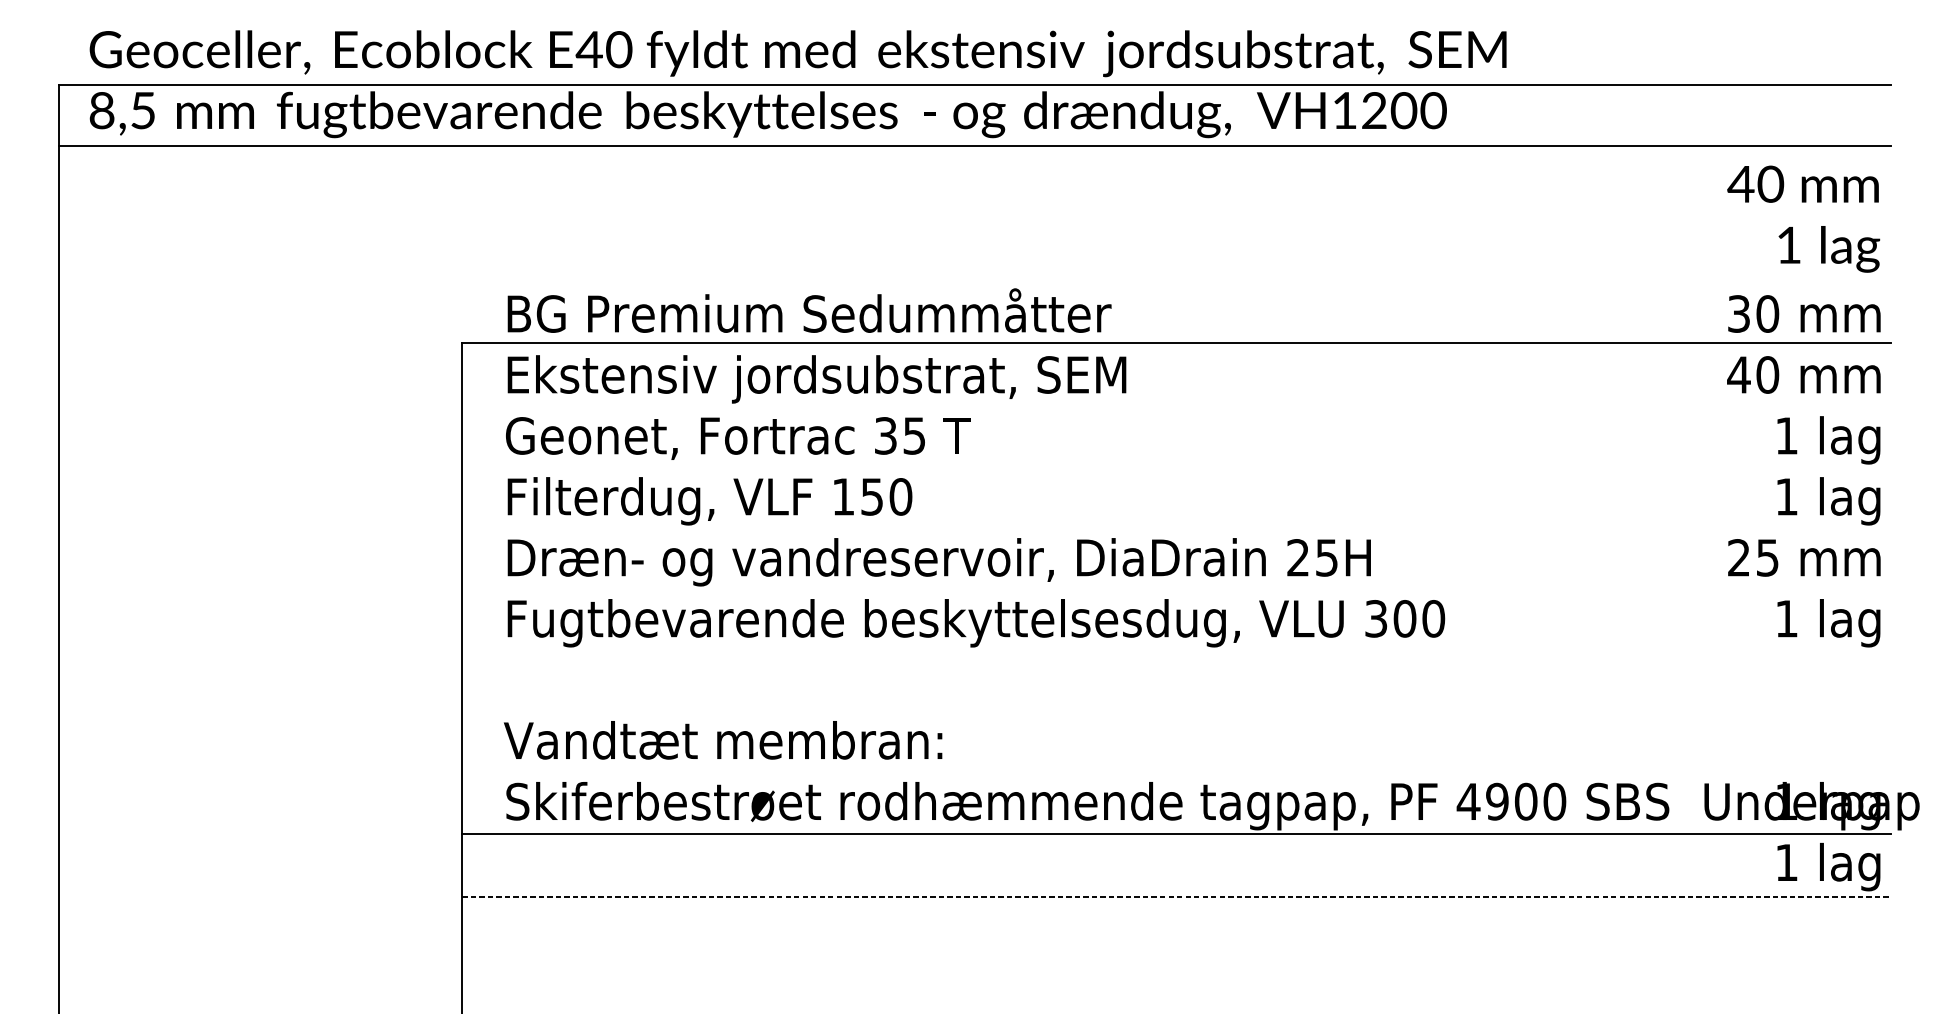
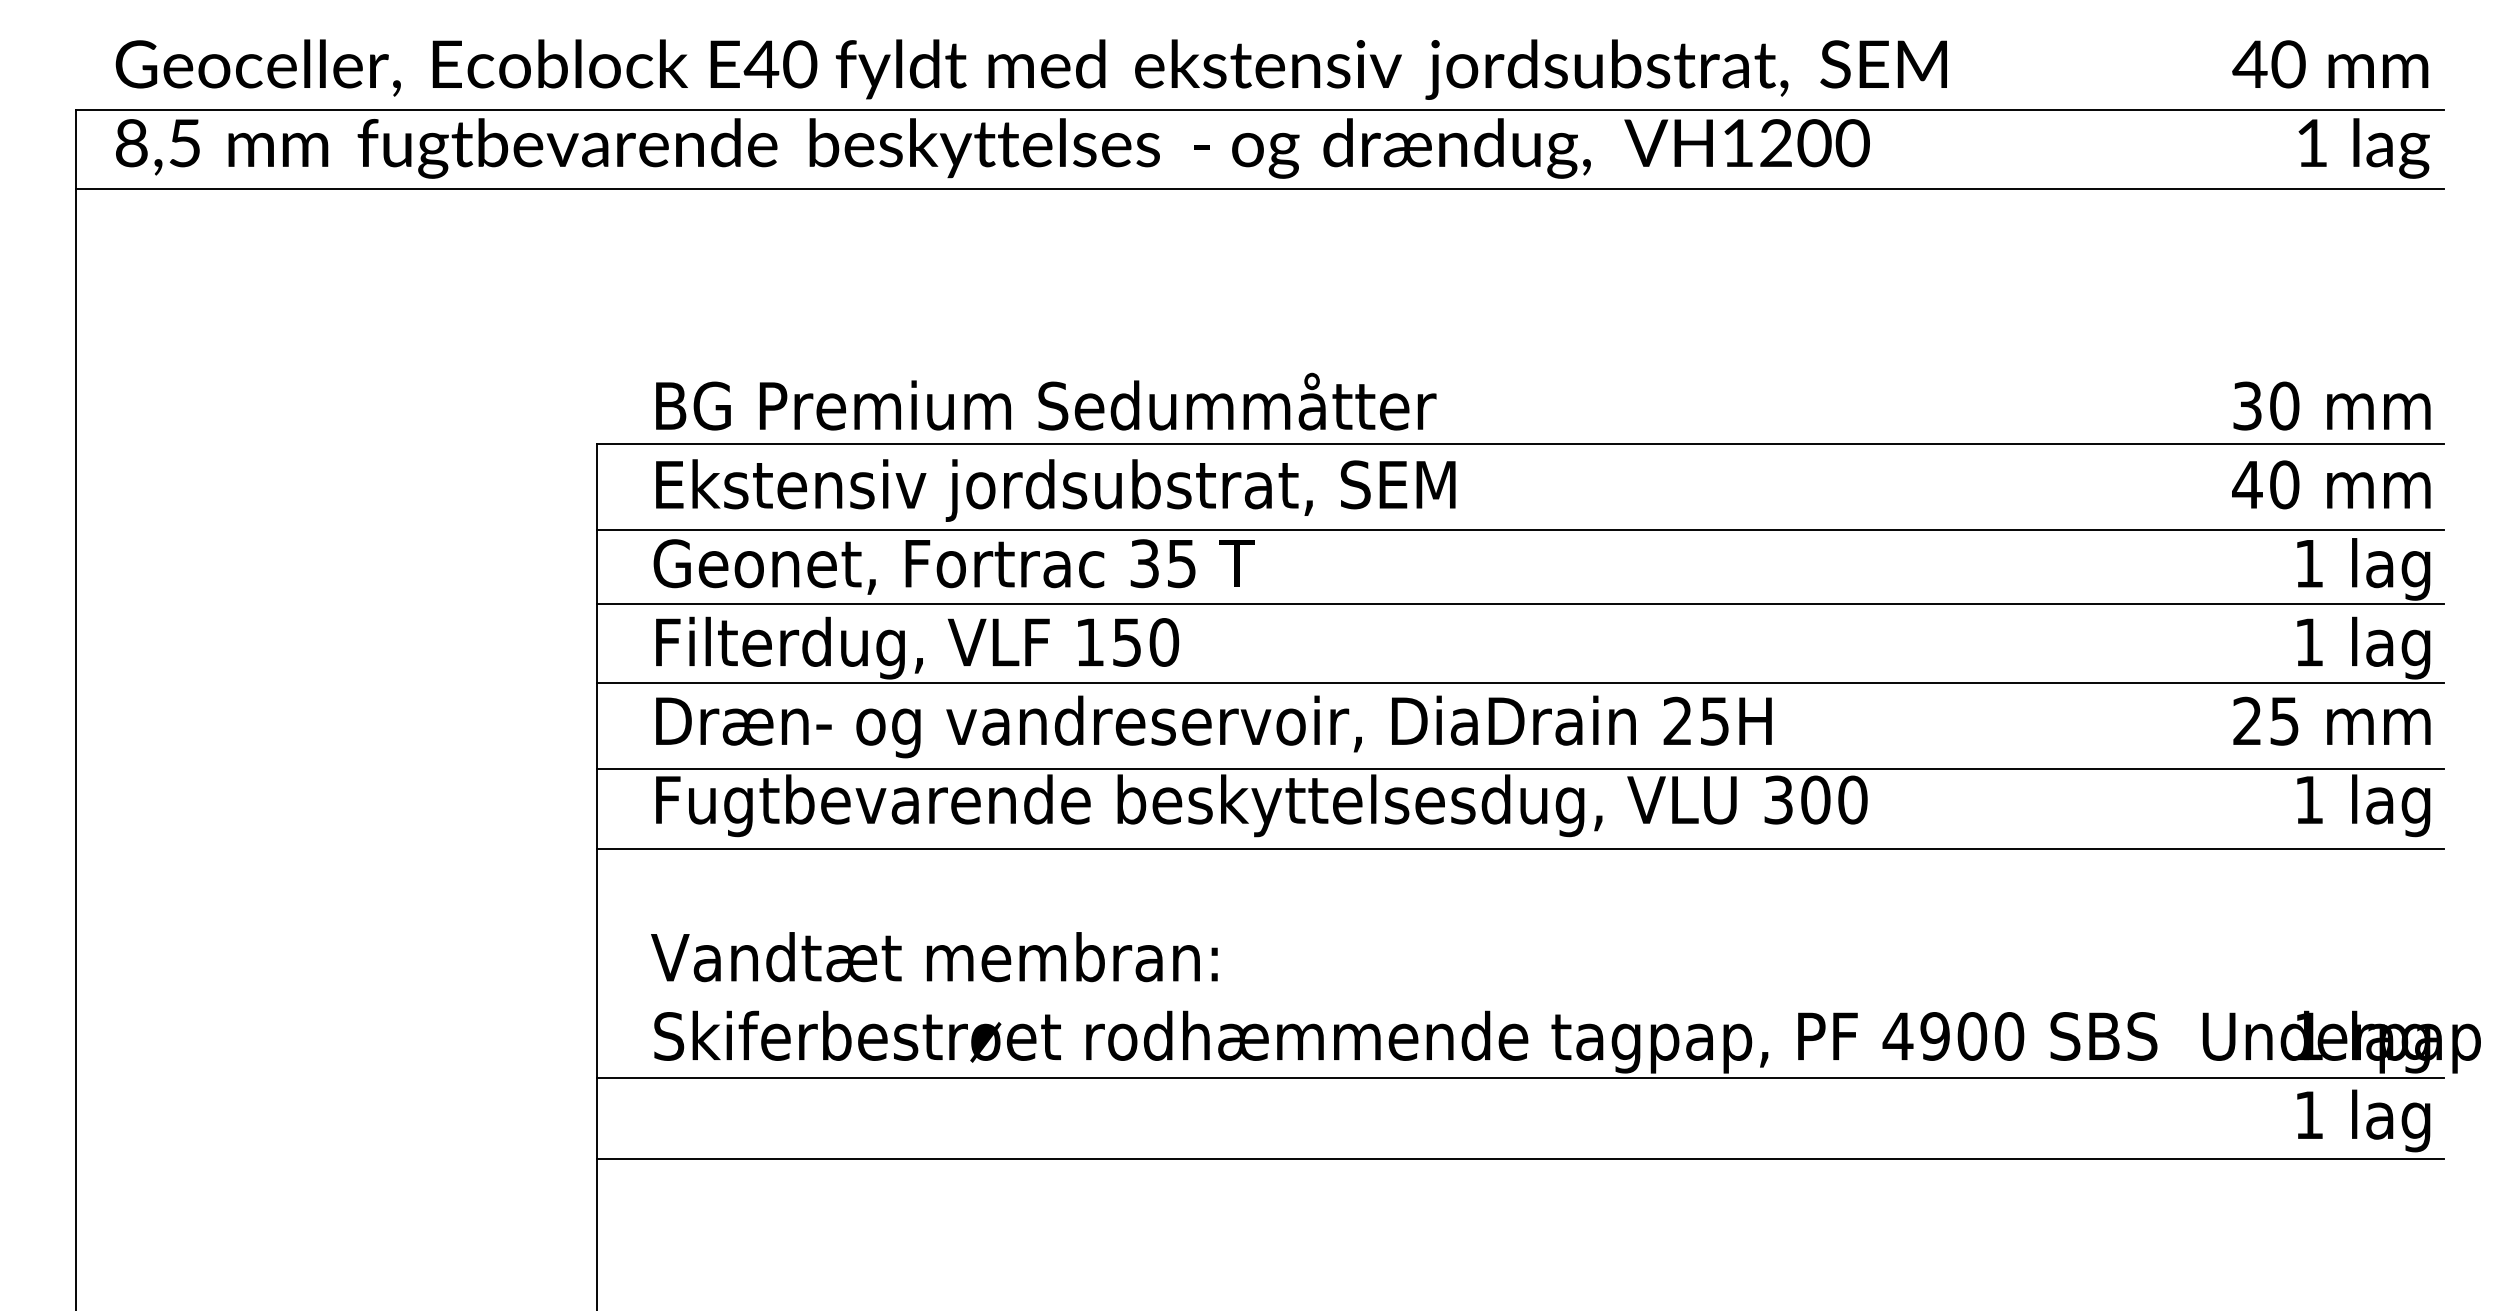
text: (1803, 219) -> (2330, 109), moved
line: (1176, 410) -> (1520, 530), added
line: (1176, 467) -> (1520, 604), added
line: (1176, 528) -> (1520, 683), added
line: (1176, 595) -> (1520, 769), added
line: (1176, 657) -> (1520, 849), added
line: (1176, 896) -> (1520, 1158), dashed -> solid

